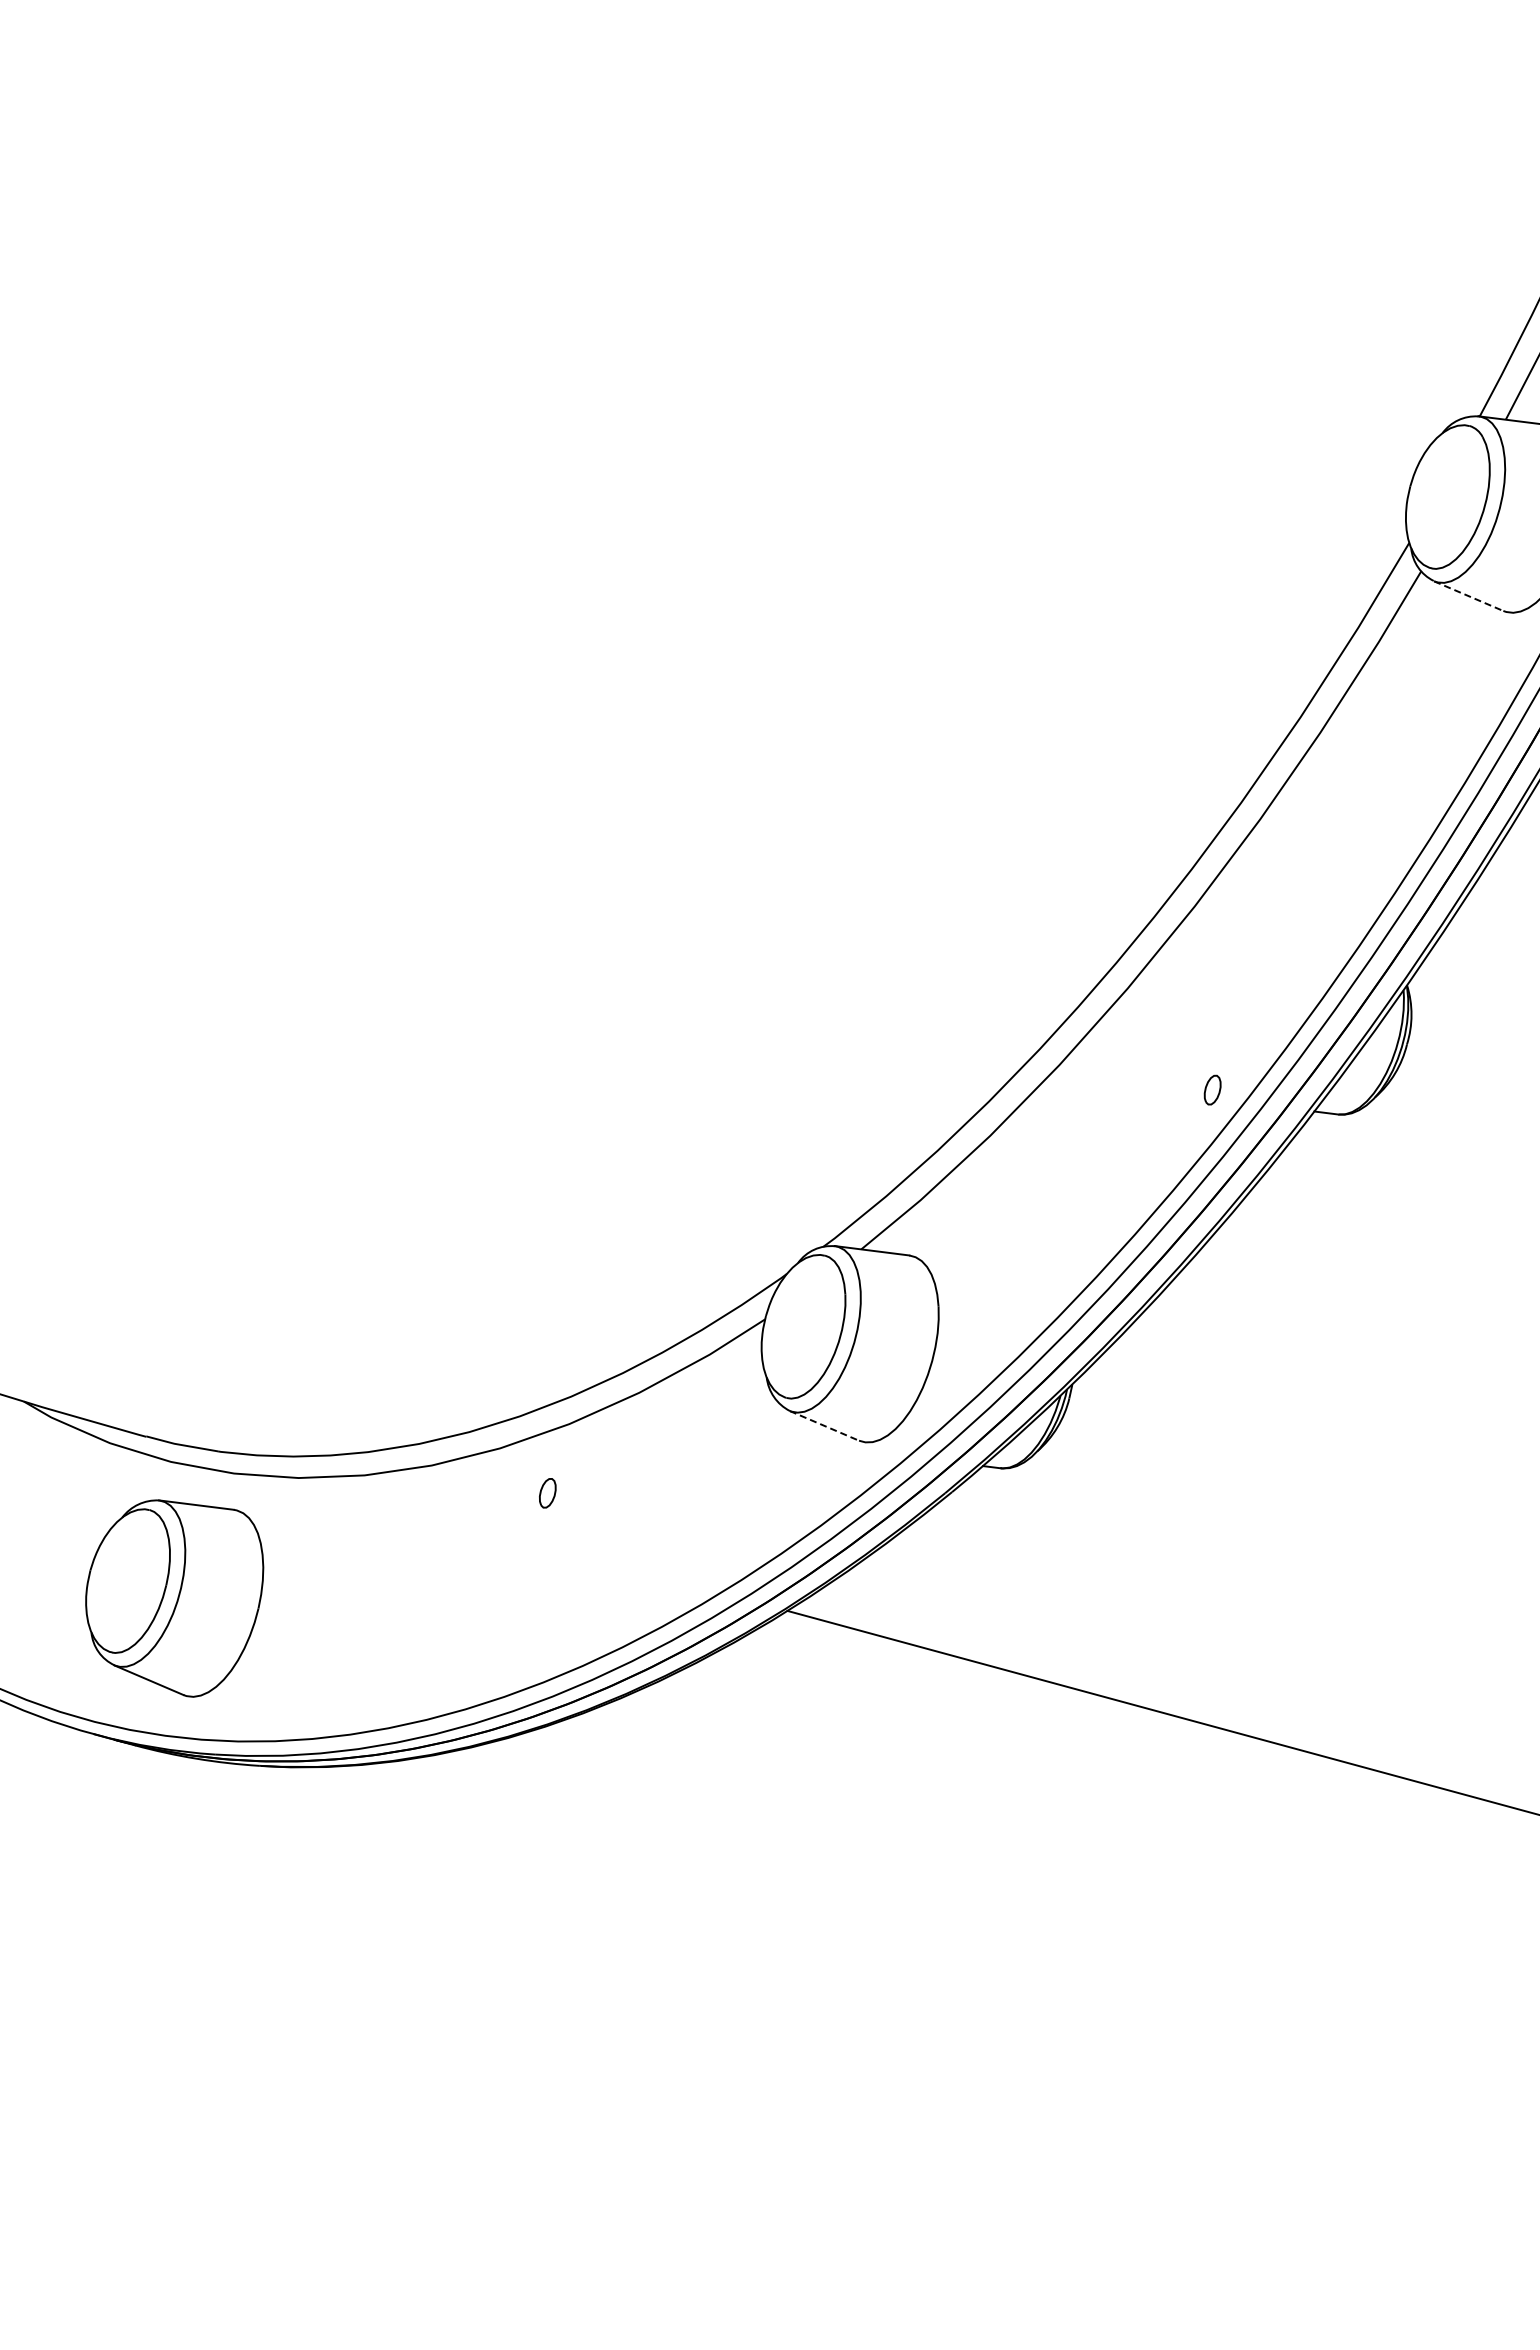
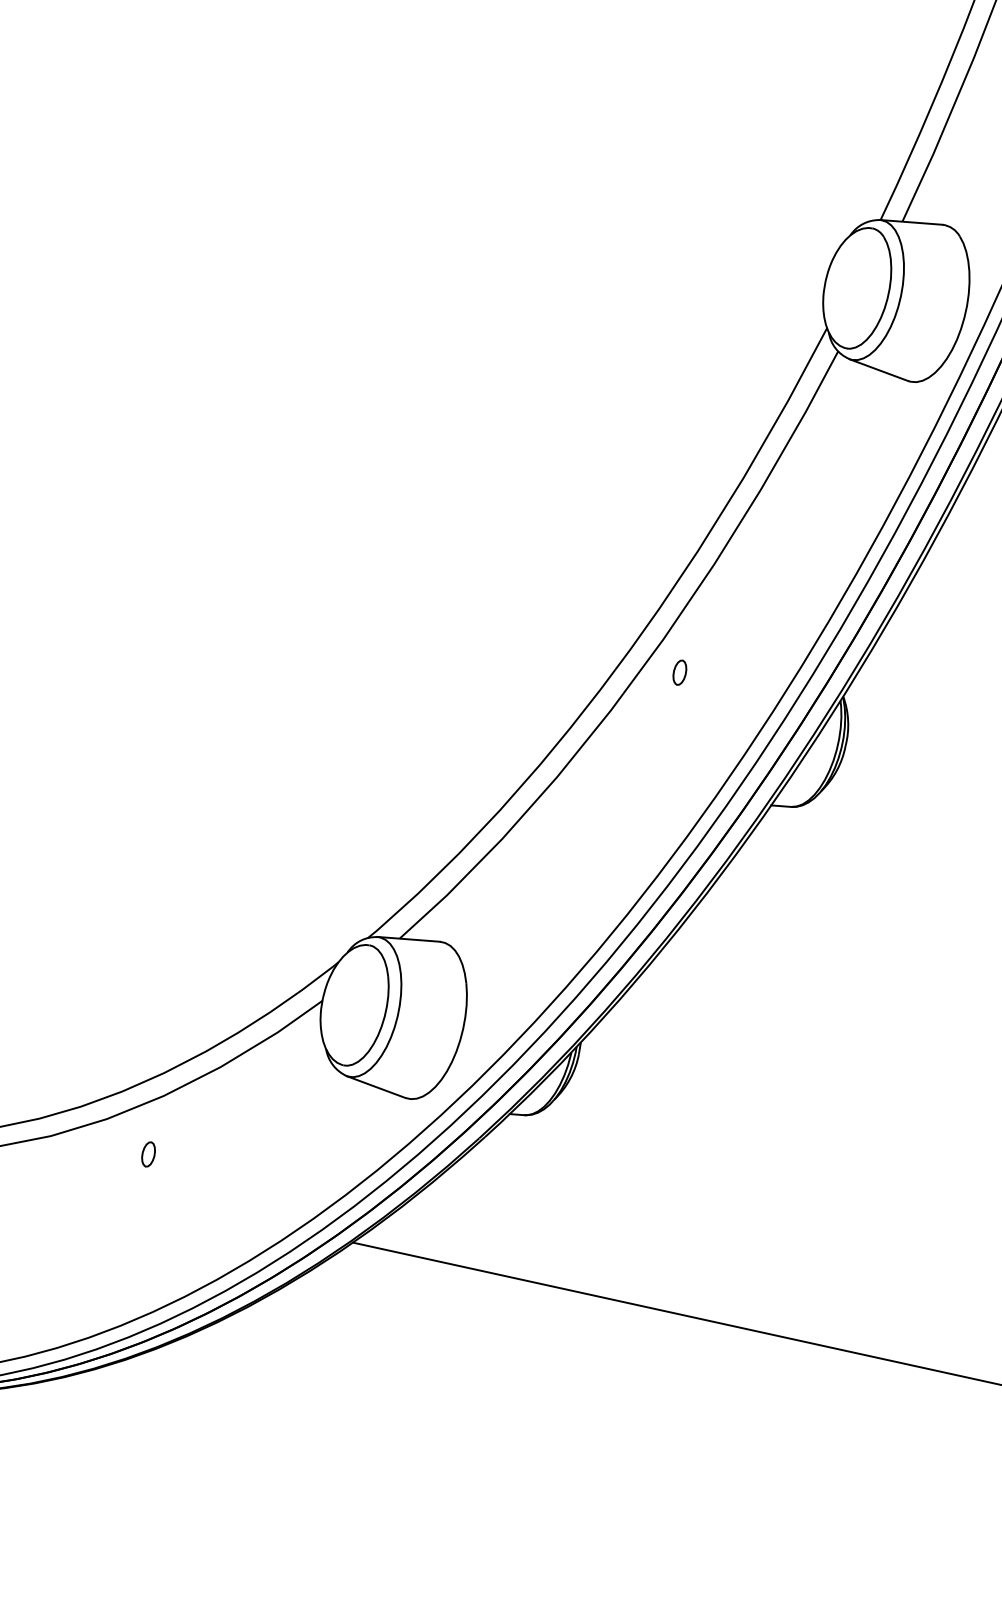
line: (1468, 596) -> (878, 370), dashed -> solid
part: (1212, 1089) -> (679, 672), moved
line: (824, 1425) -> (376, 1086), dashed -> solid

